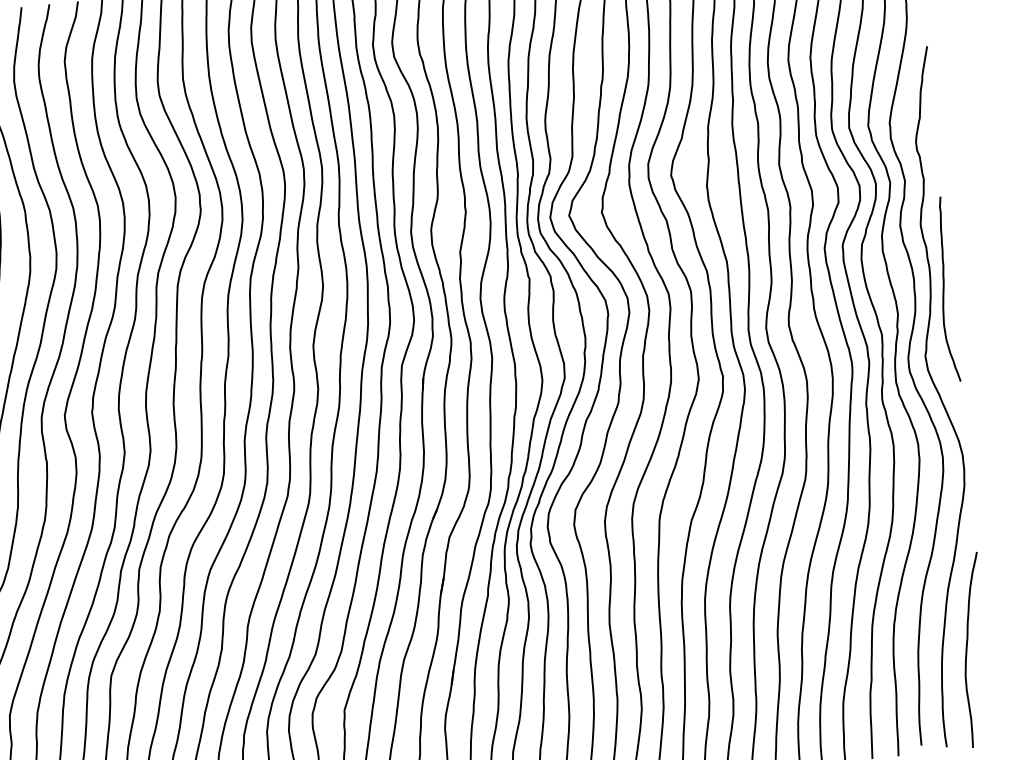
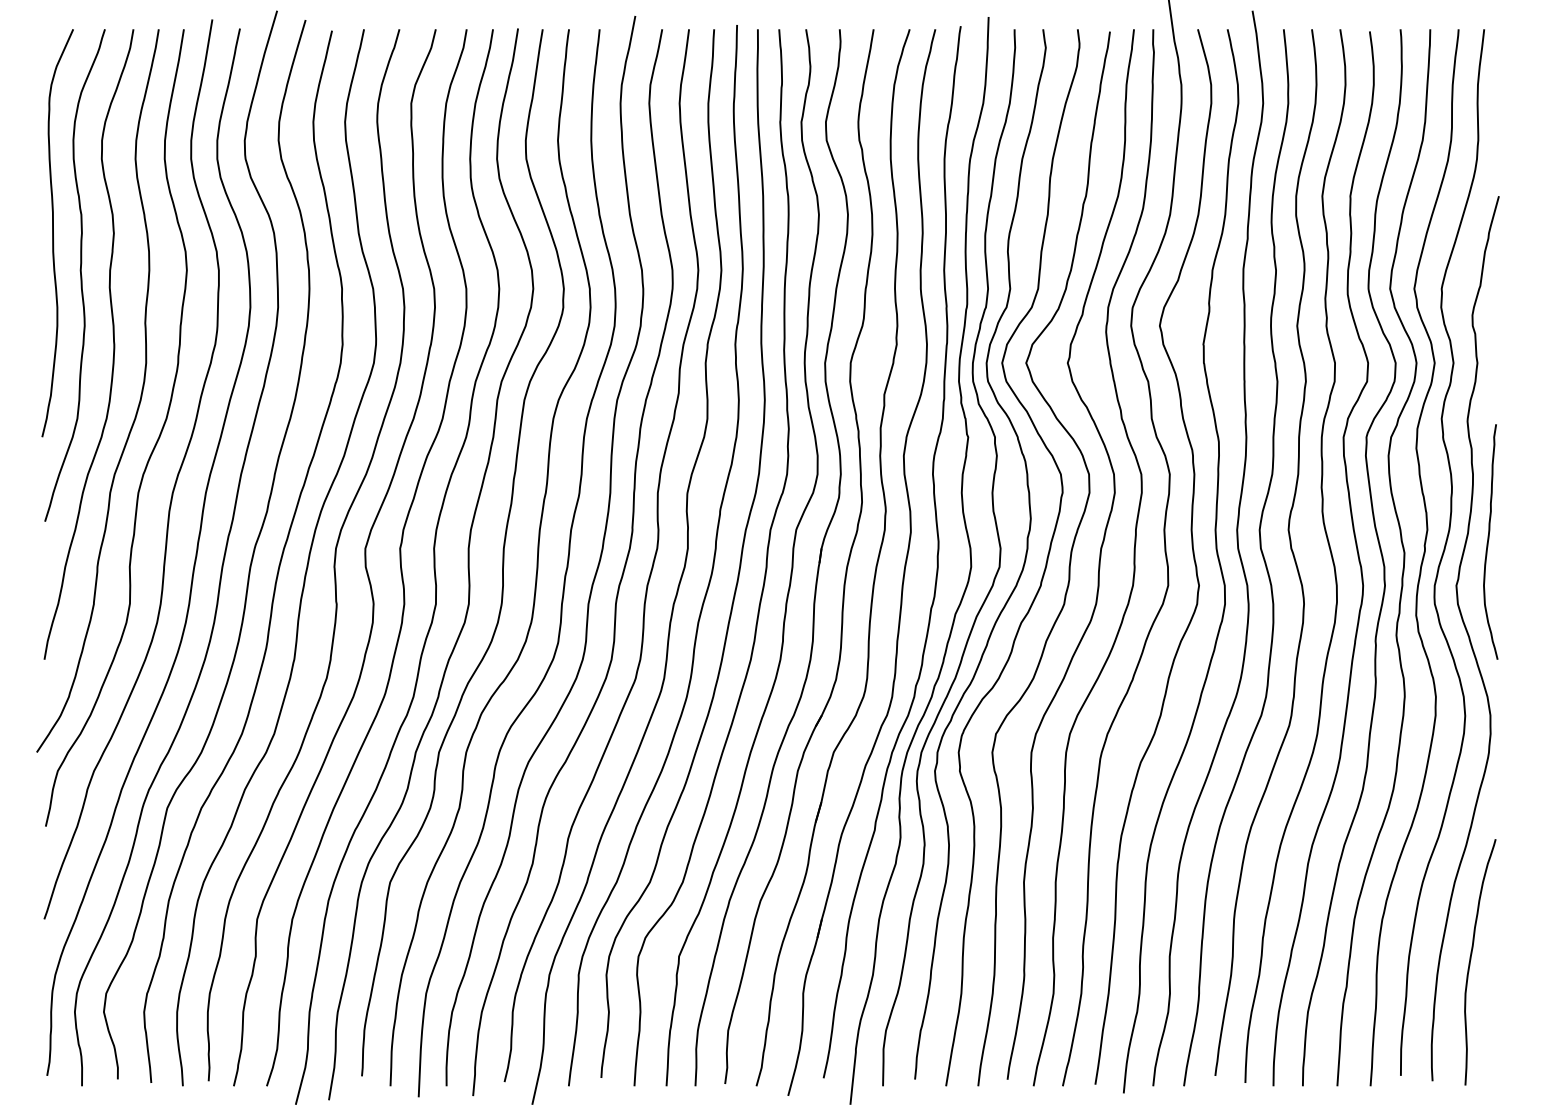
curve: (943, 289) -> (1488, 541), moved

